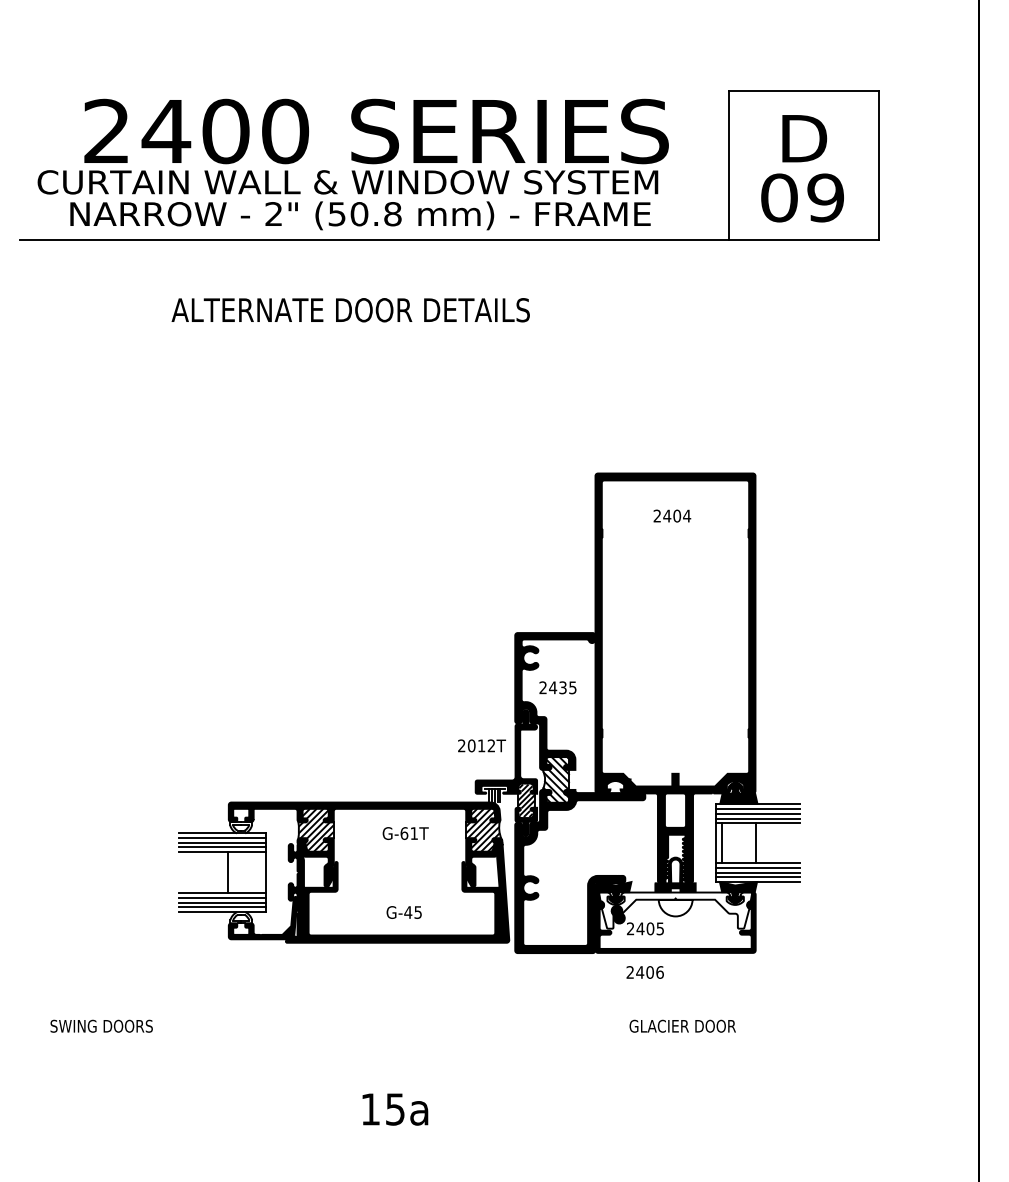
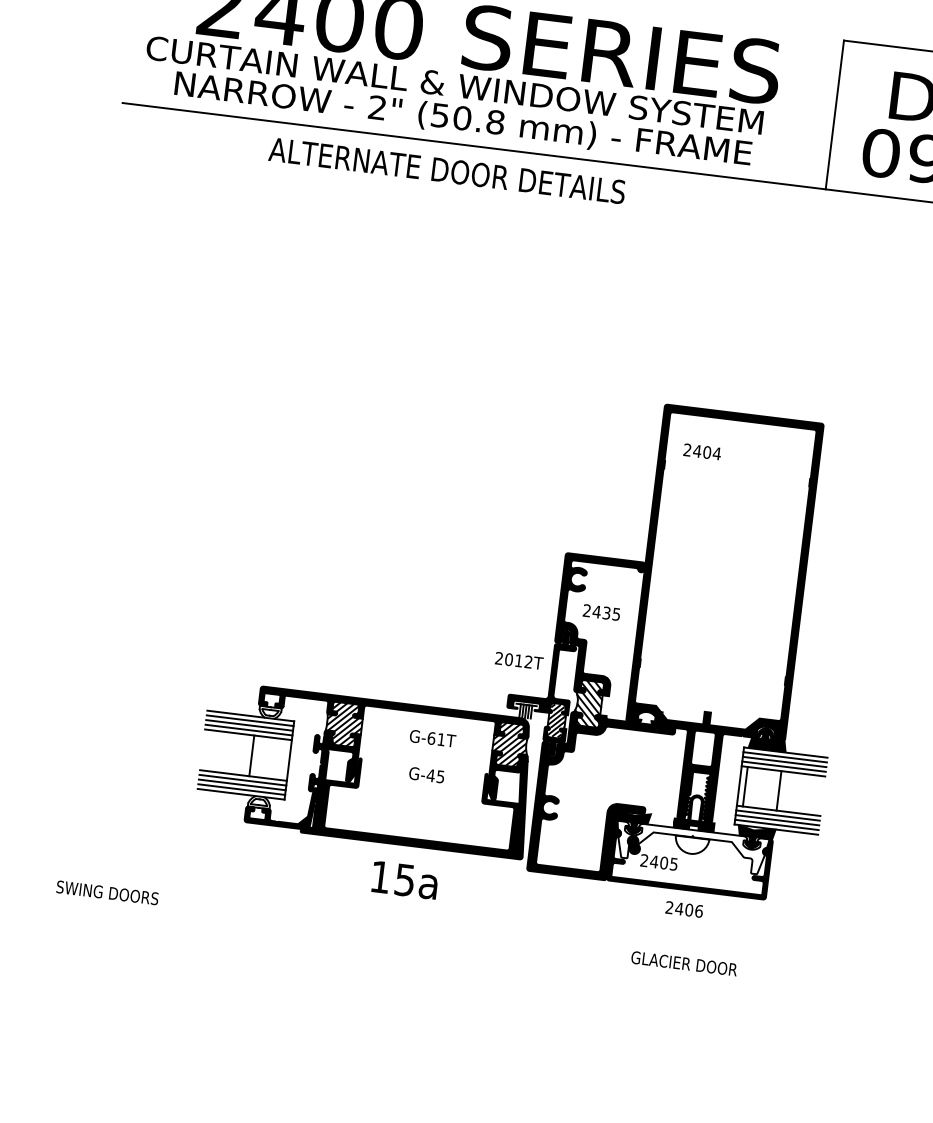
text: (350, 310) -> (446, 171), moved
text: (672, 515) -> (702, 451), moved
text: (403, 912) -> (426, 775), moved
text: (644, 972) -> (683, 909), moved
text: (395, 1109) -> (405, 880), moved

